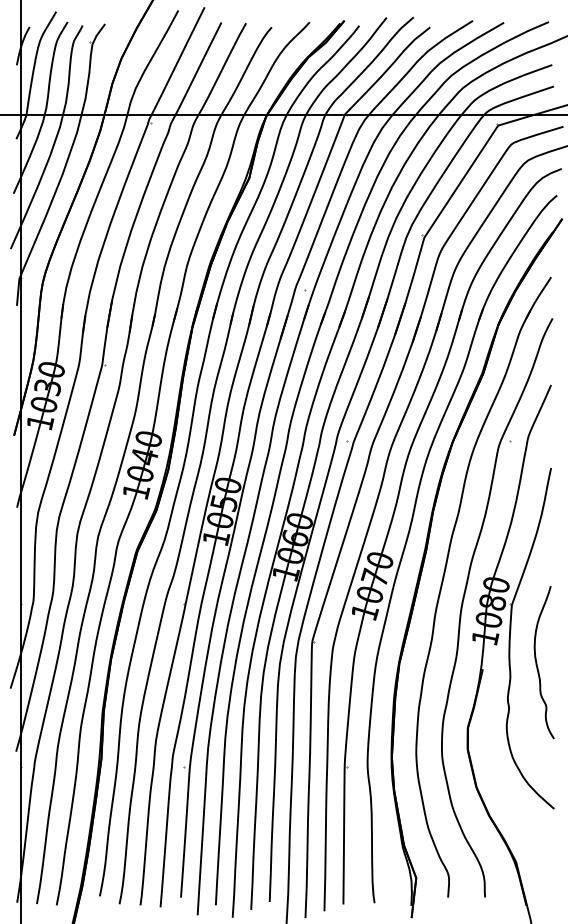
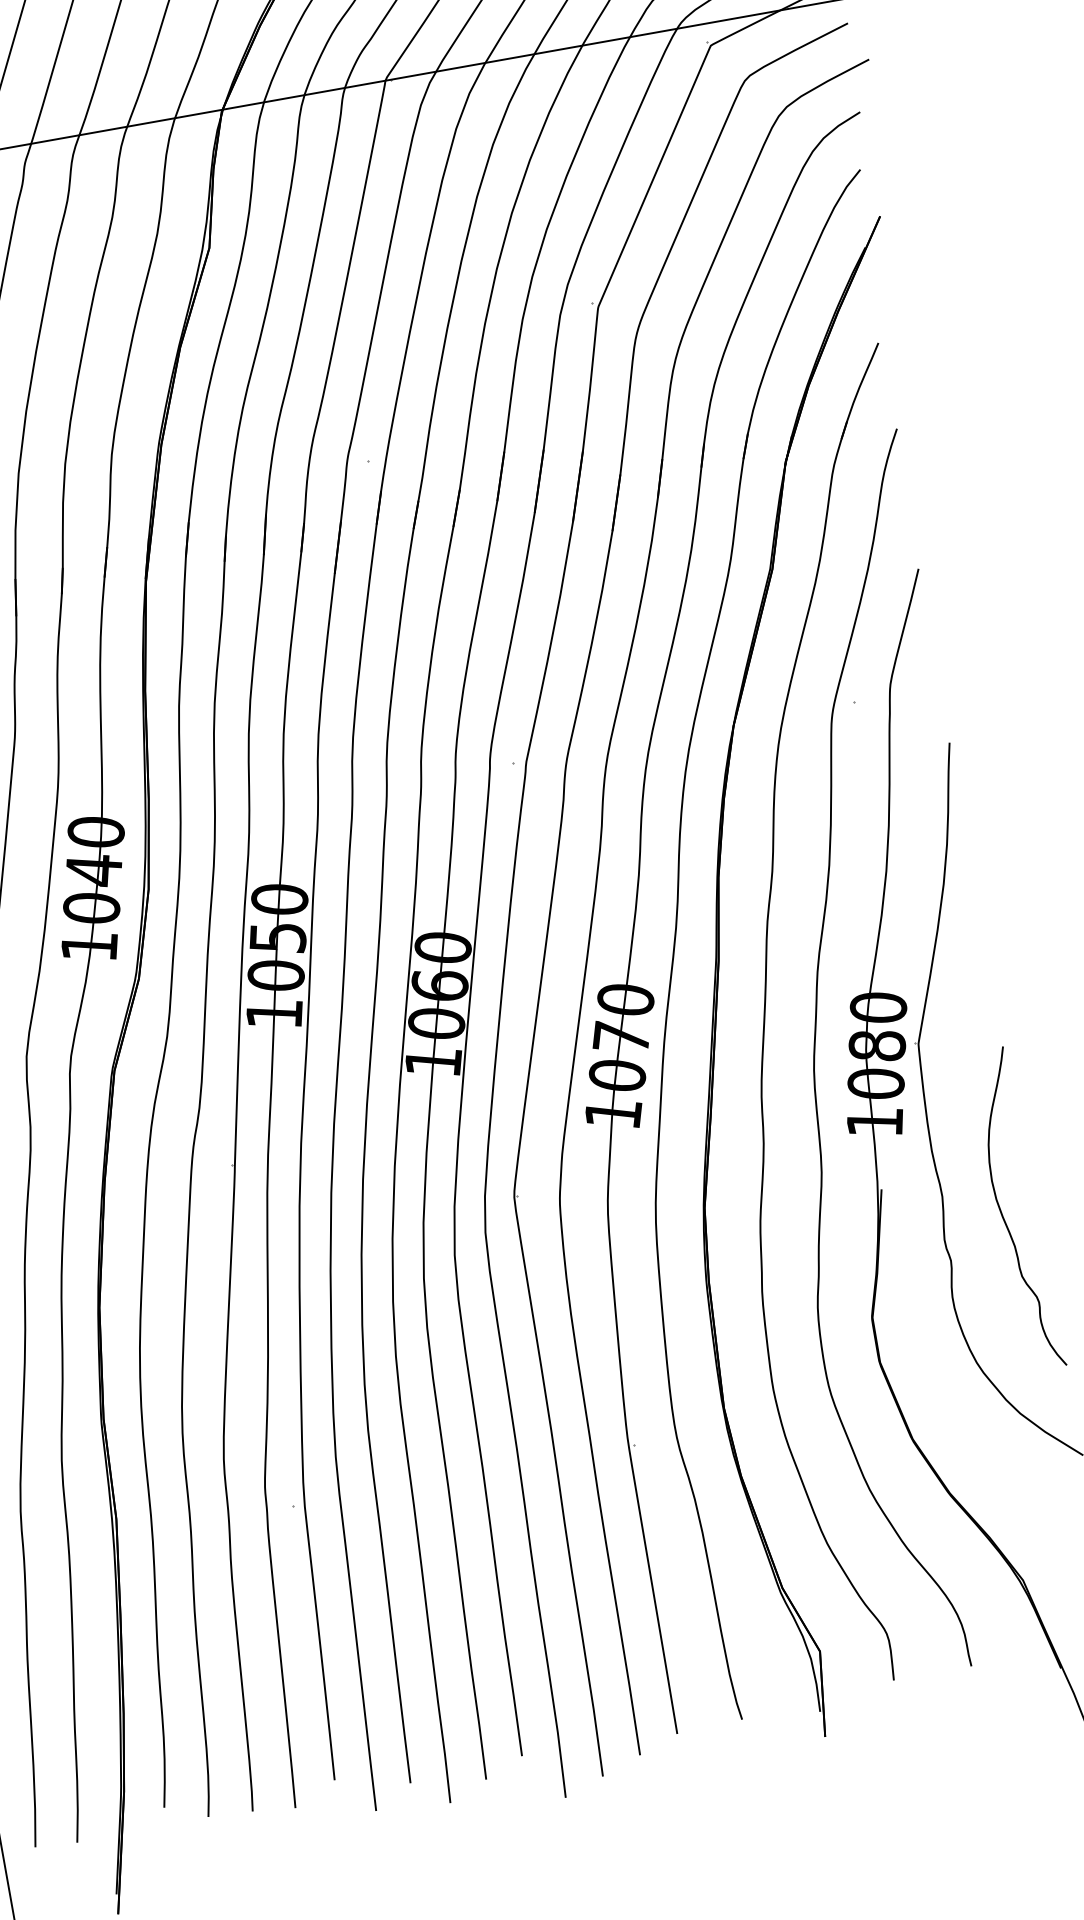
curve: (537, 662) -> (1003, 1211), moved

